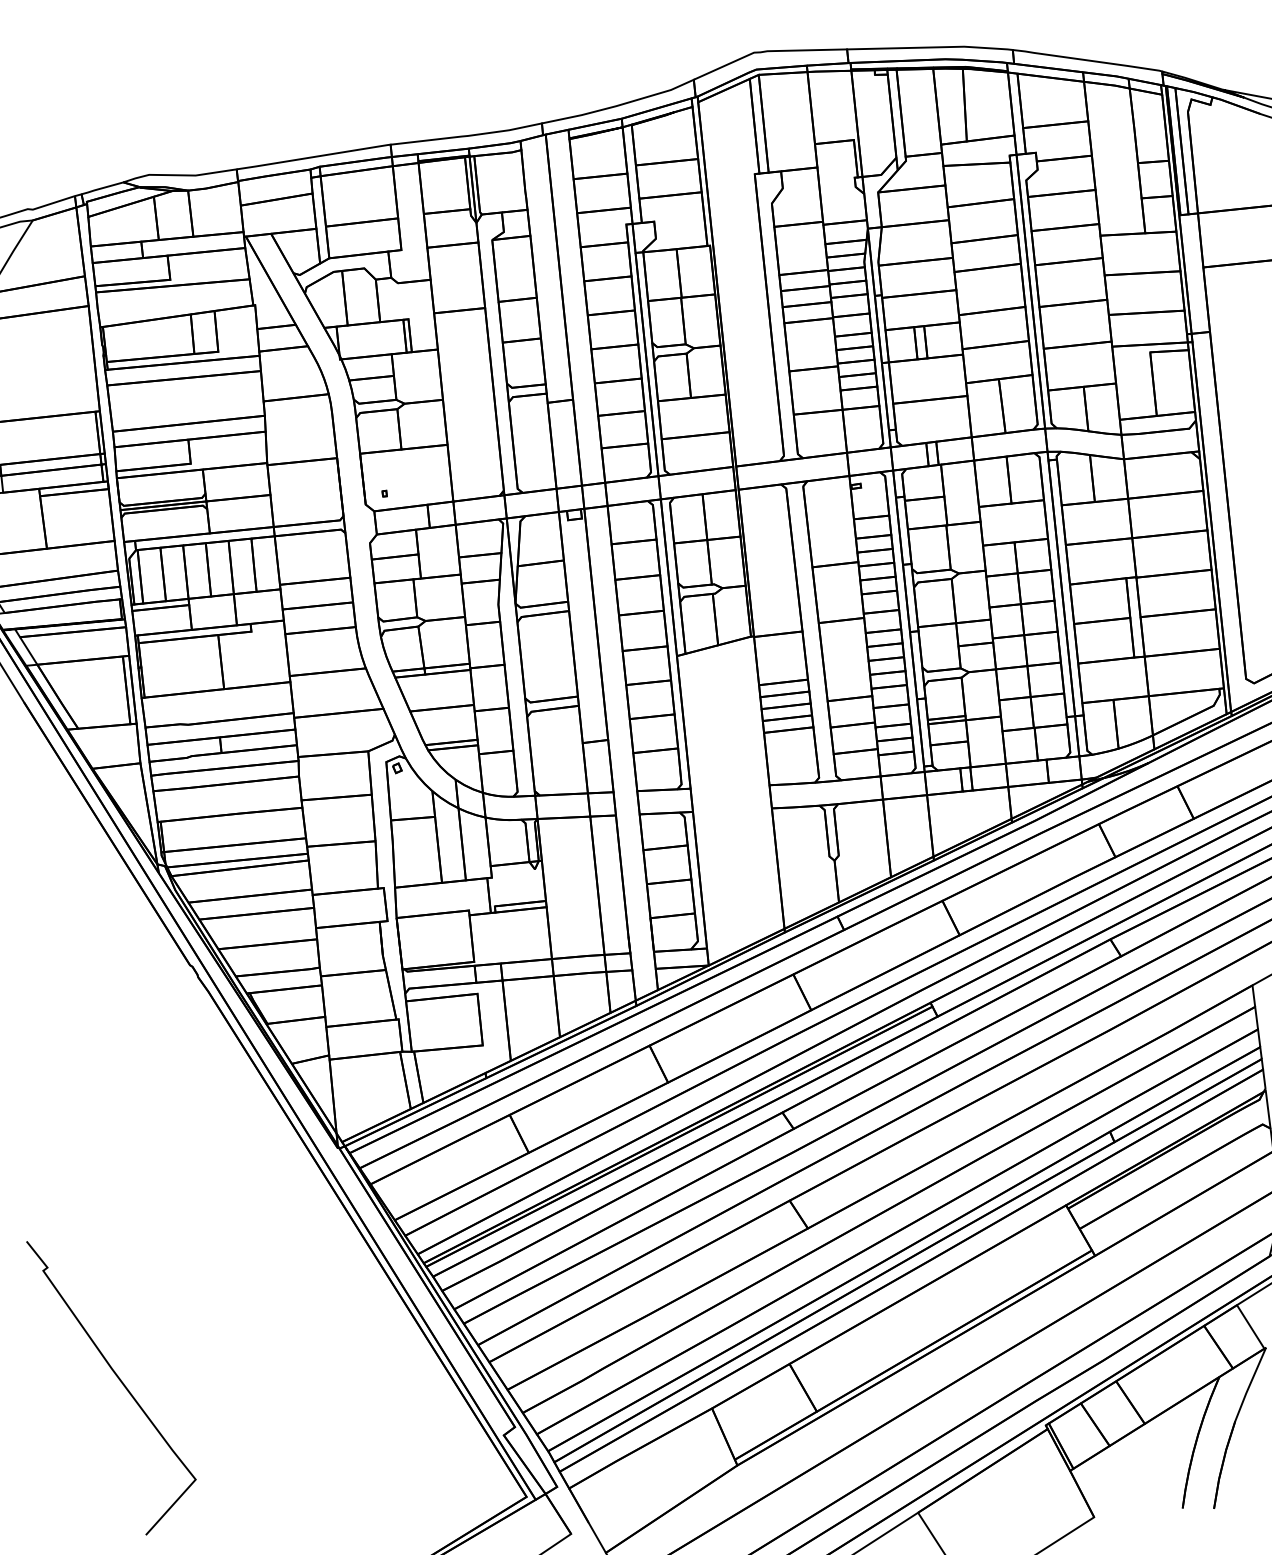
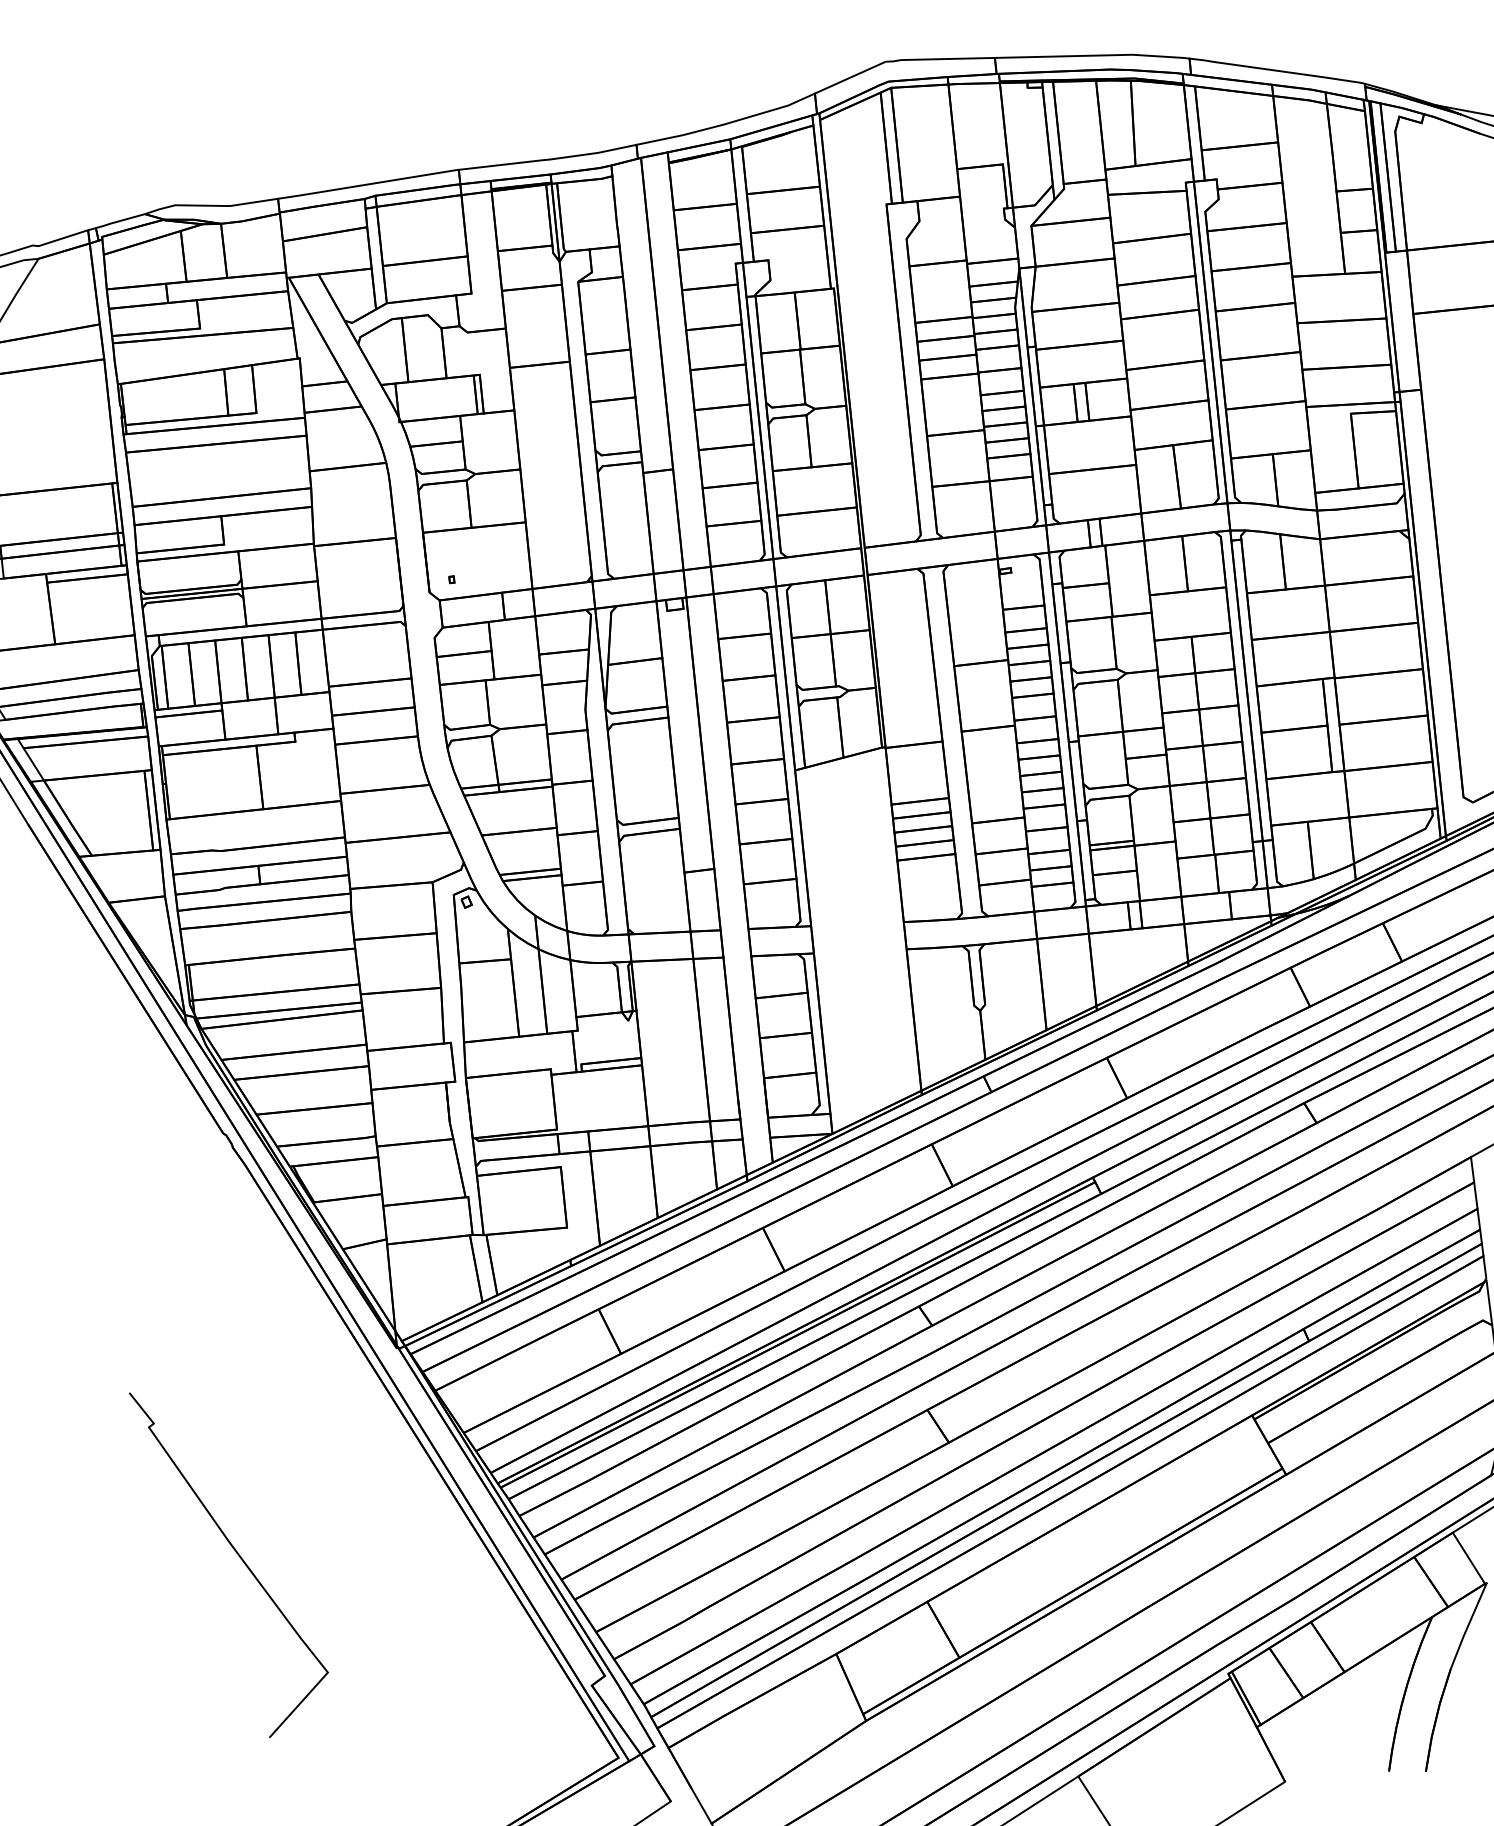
curve: (119, 1380) -> (238, 1556), moved

